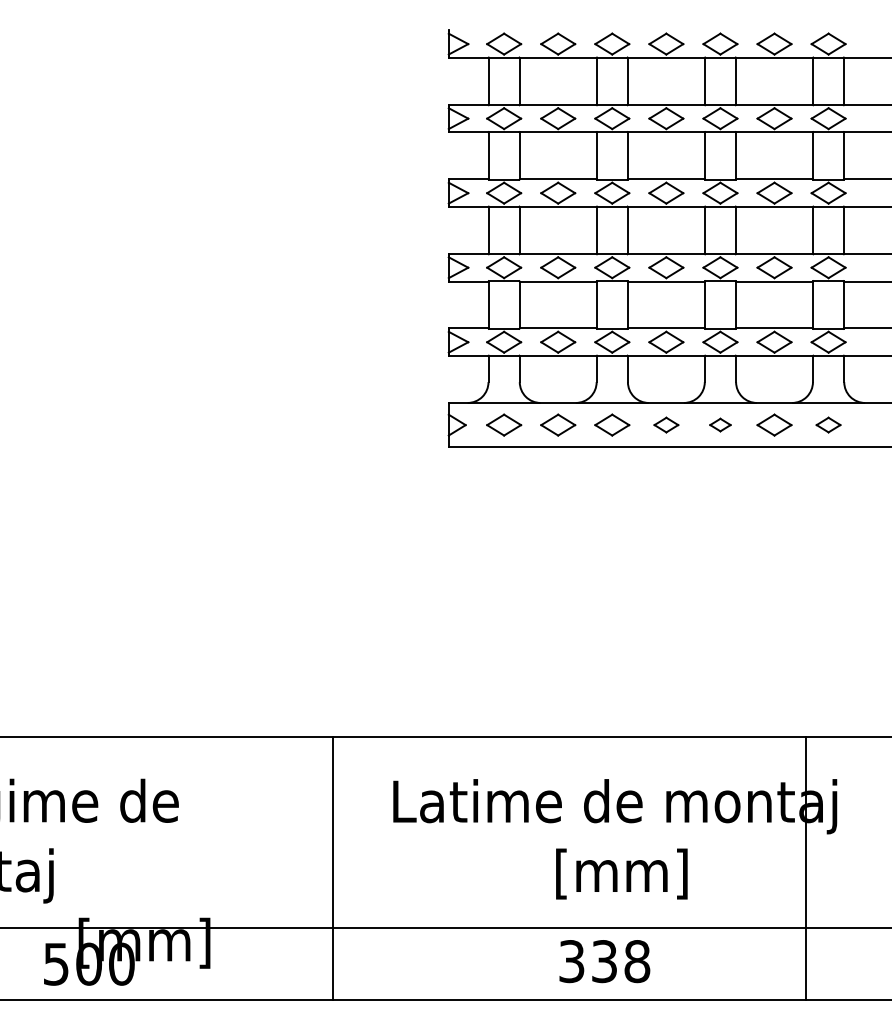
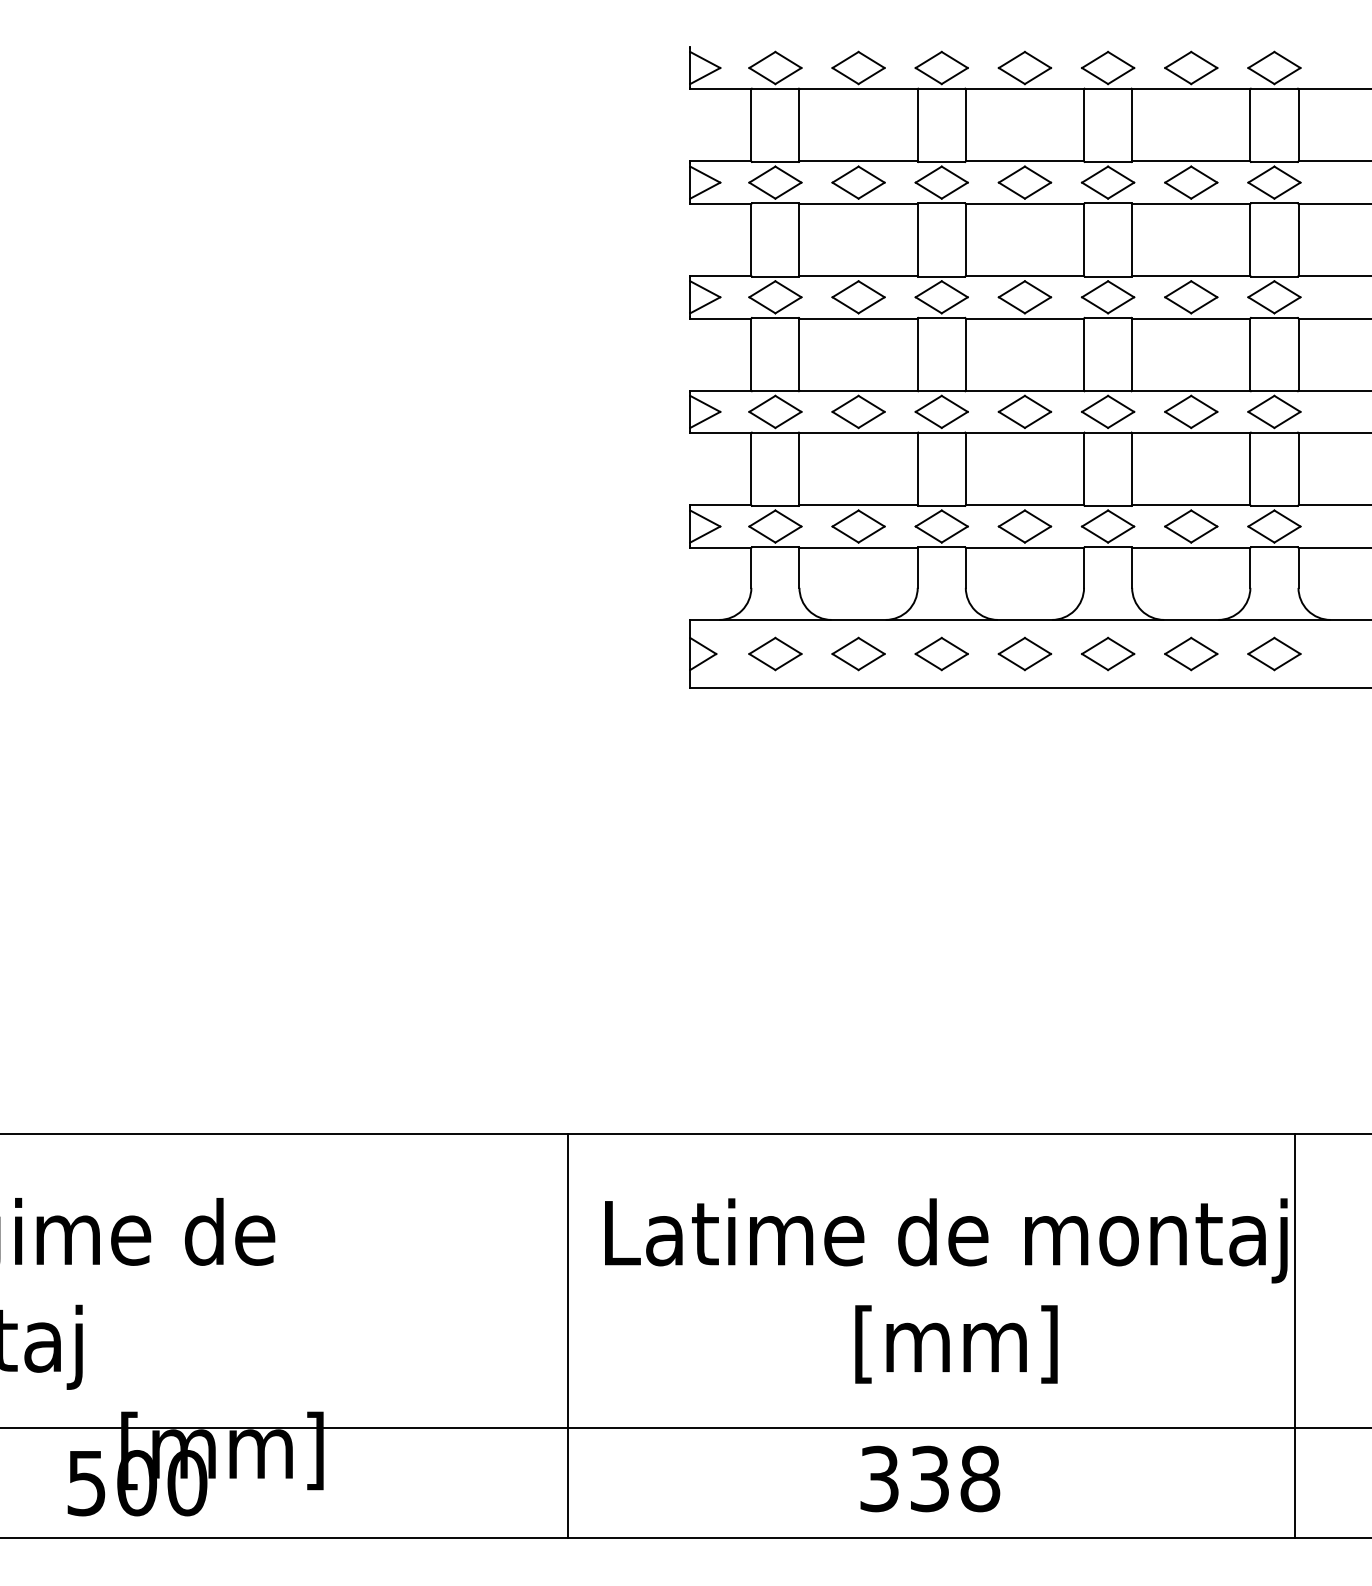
part: (666, 424) -> (1025, 653), size x1.43
part: (720, 424) -> (1108, 653), size x1.67
part: (828, 424) -> (1274, 653), size x1.43
line: (333, 868) -> (568, 1335), moved
line: (806, 868) -> (1295, 1335), moved

